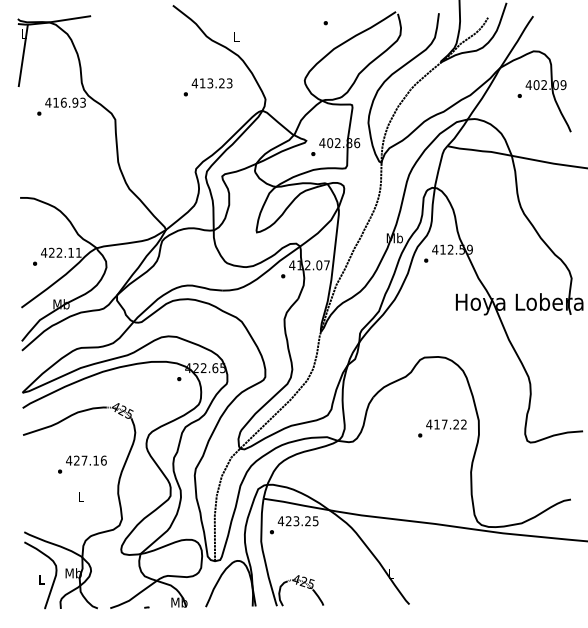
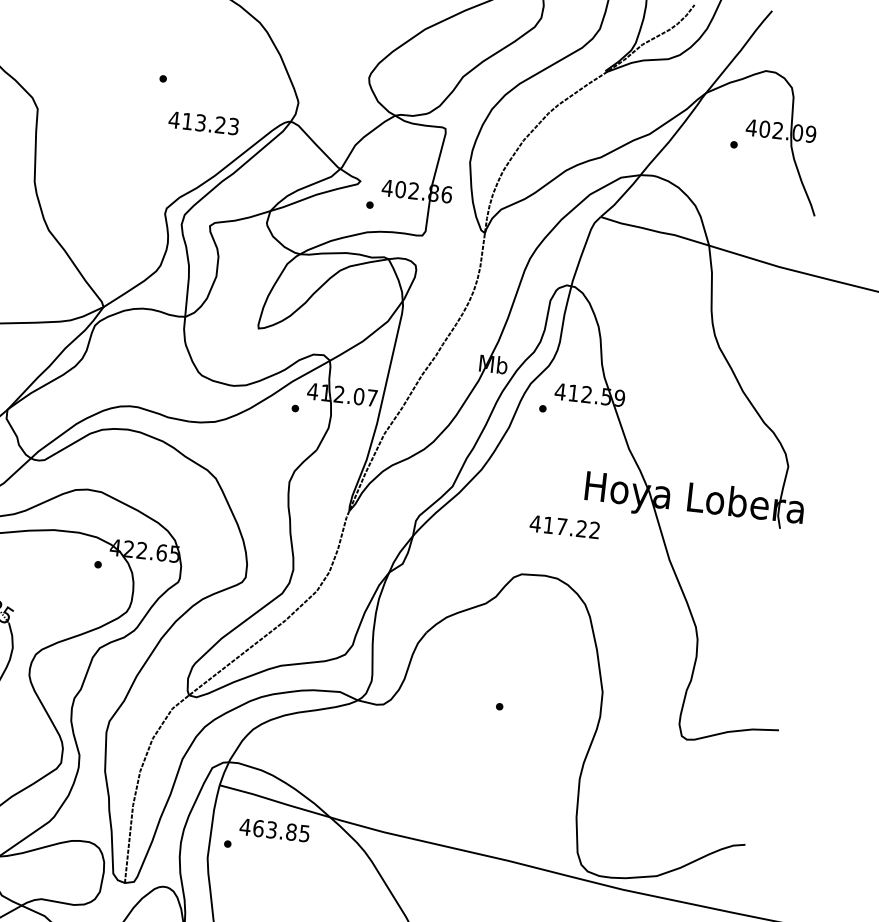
text: (211, 83) -> (202, 123), moved
text: (446, 424) -> (564, 526), moved
text: (297, 521) -> (273, 830), 423.25 -> 463.85

